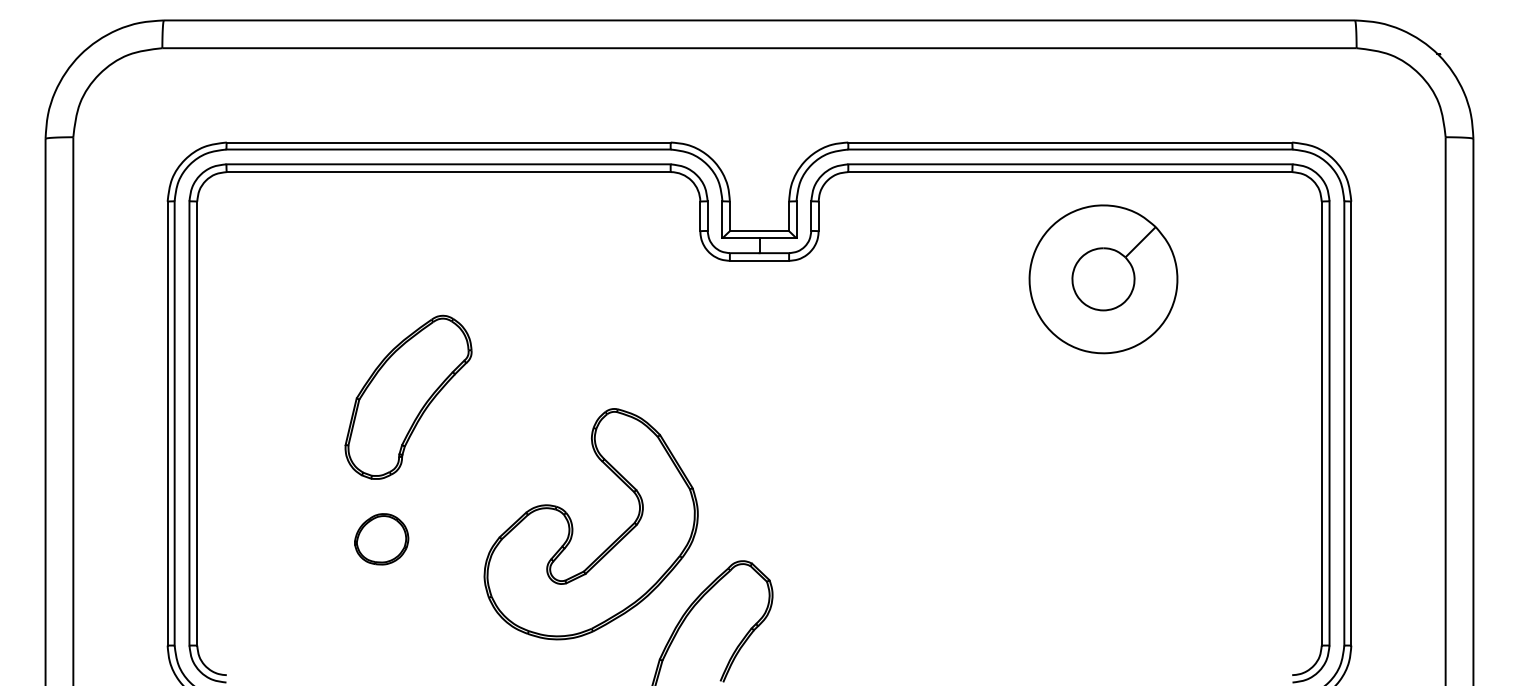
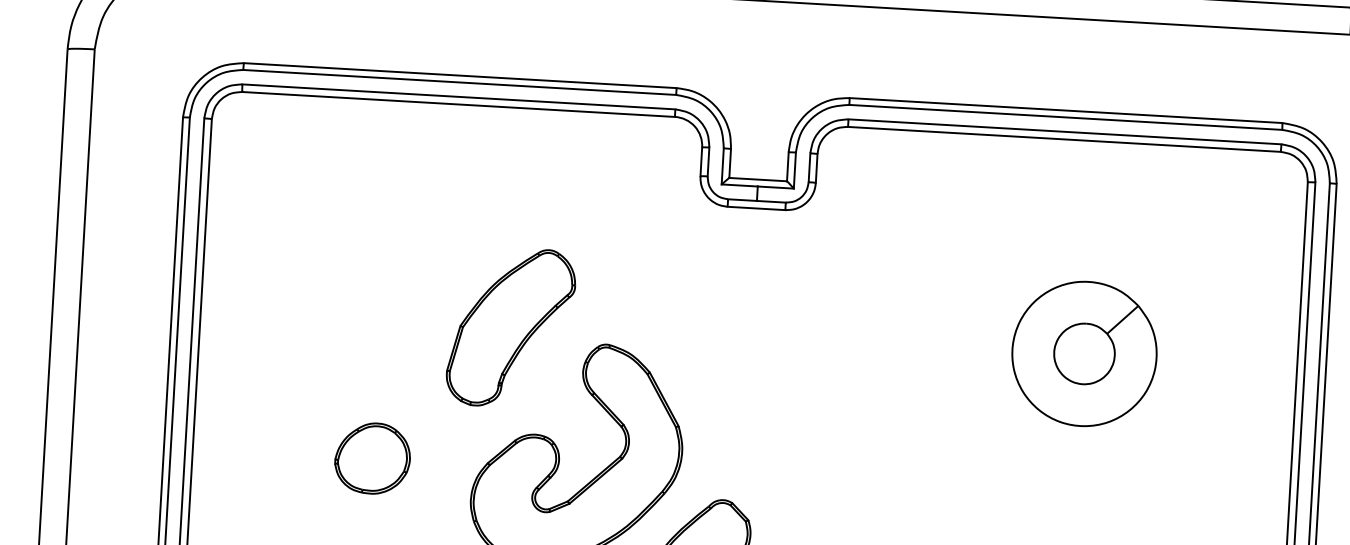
part: (1103, 279) -> (1084, 354), moved
part: (408, 396) -> (511, 326), moved
part: (381, 539) -> (372, 458), size x1.43

